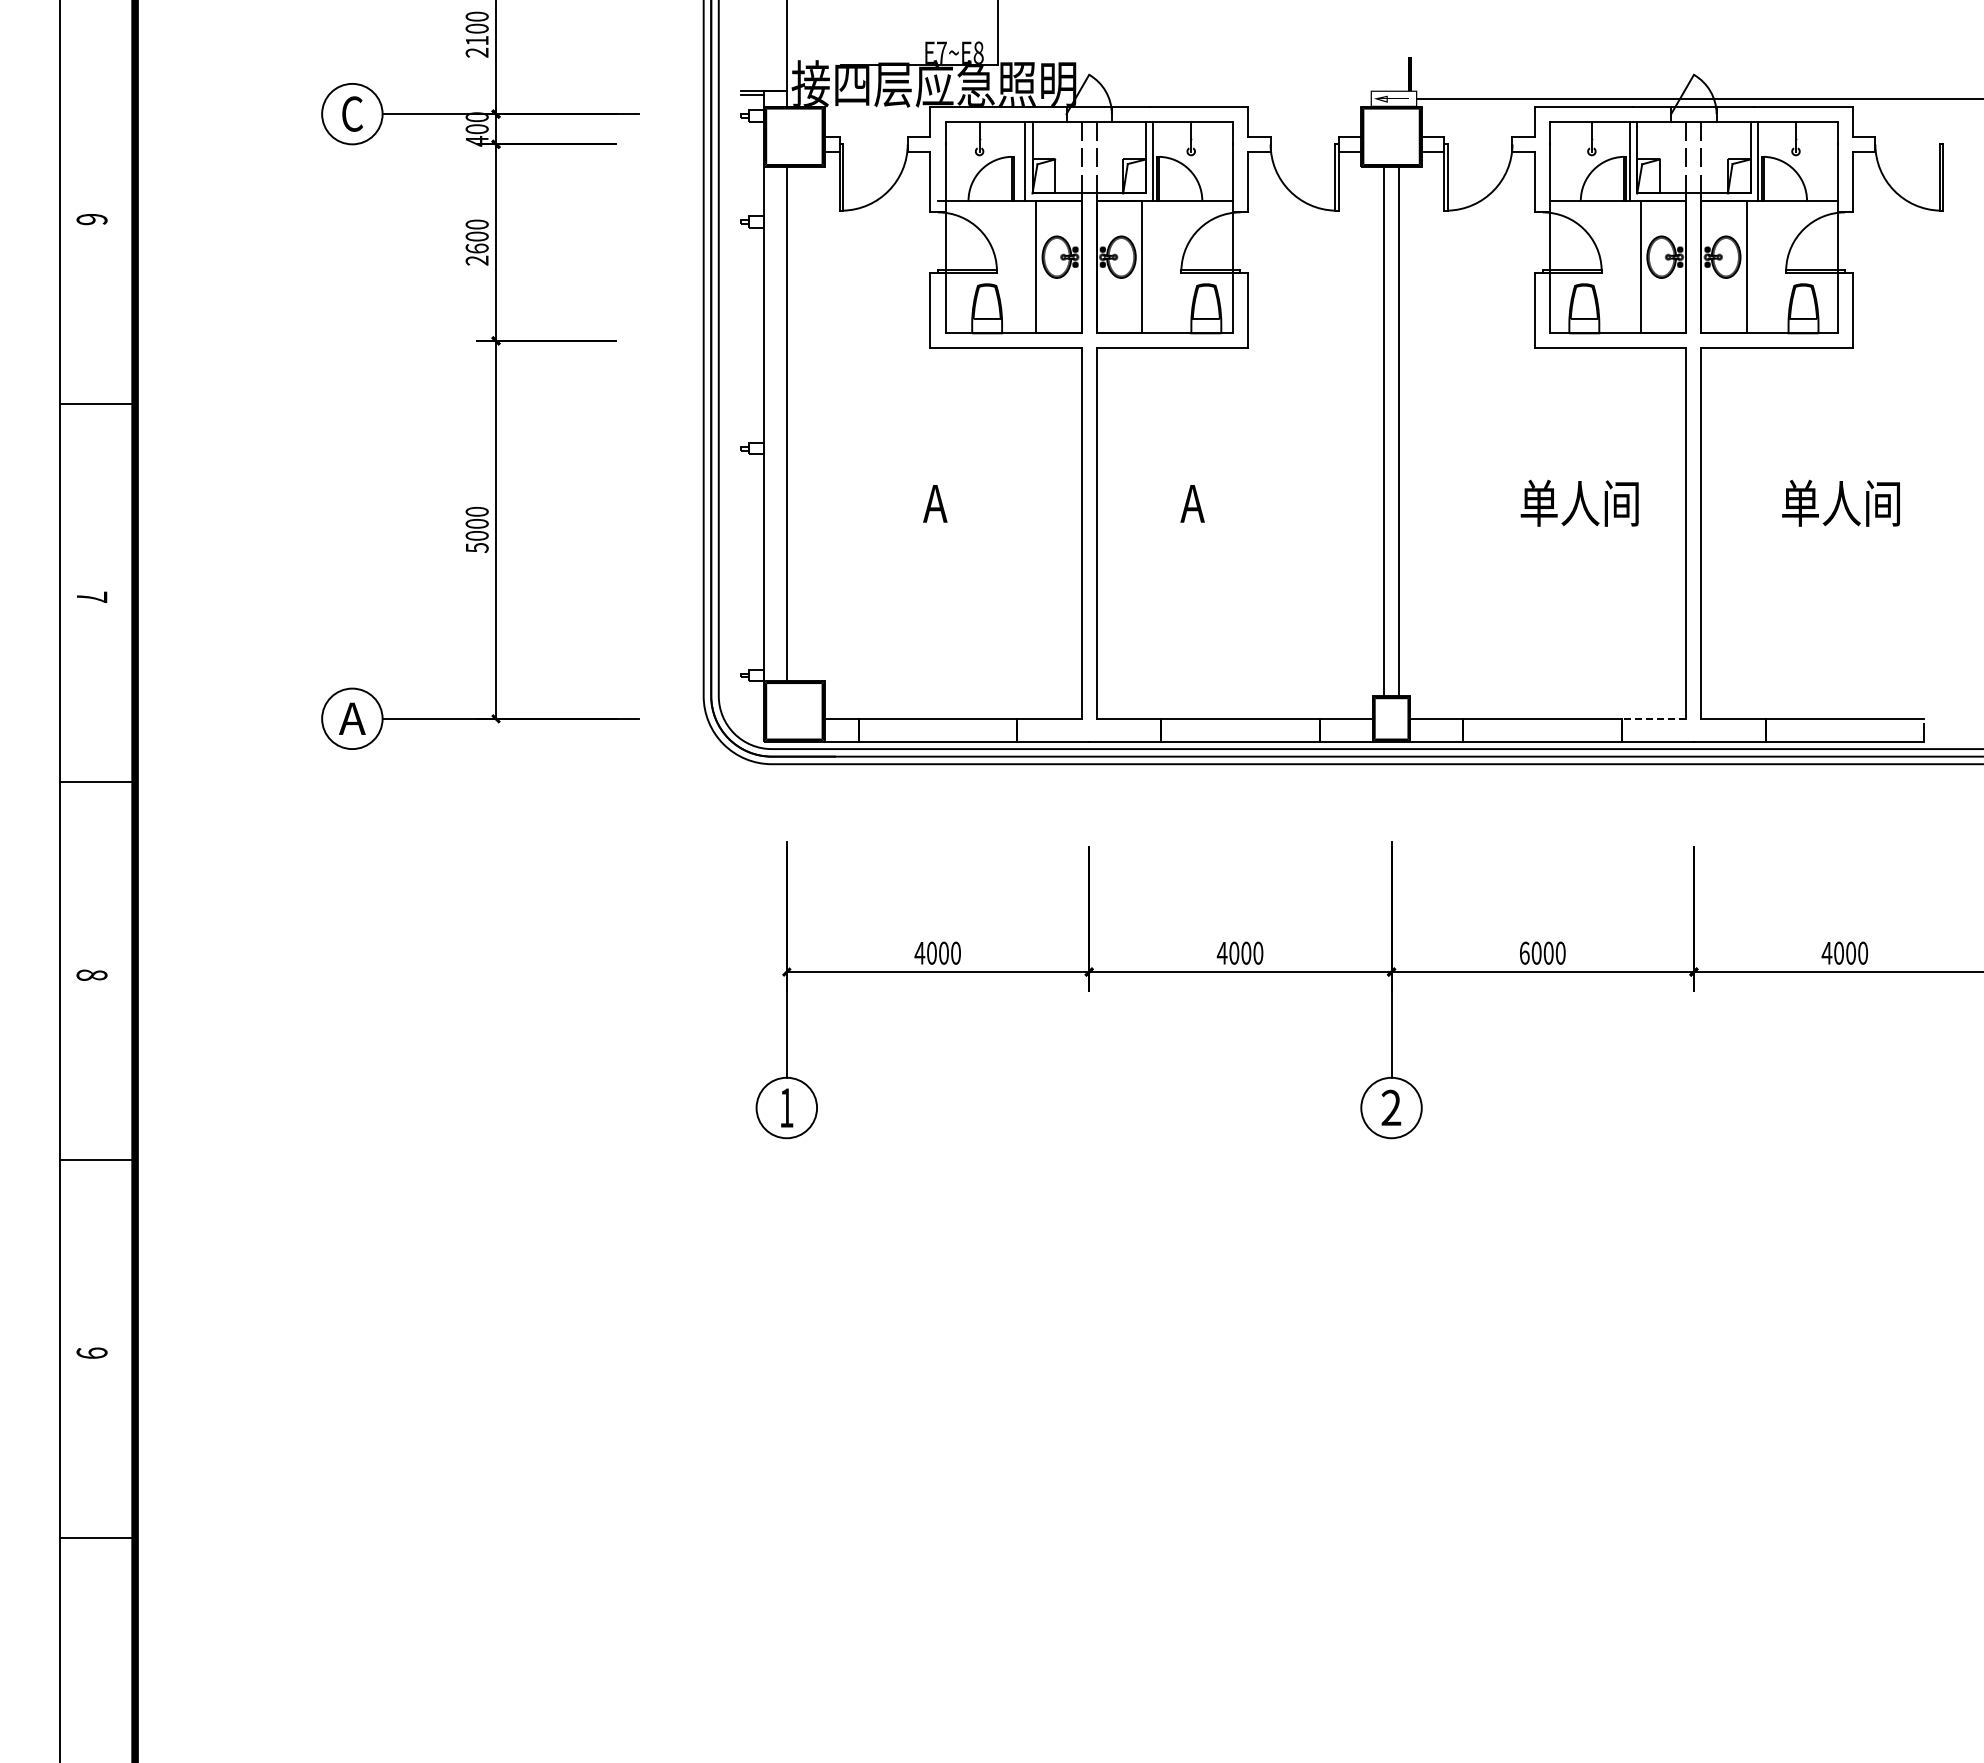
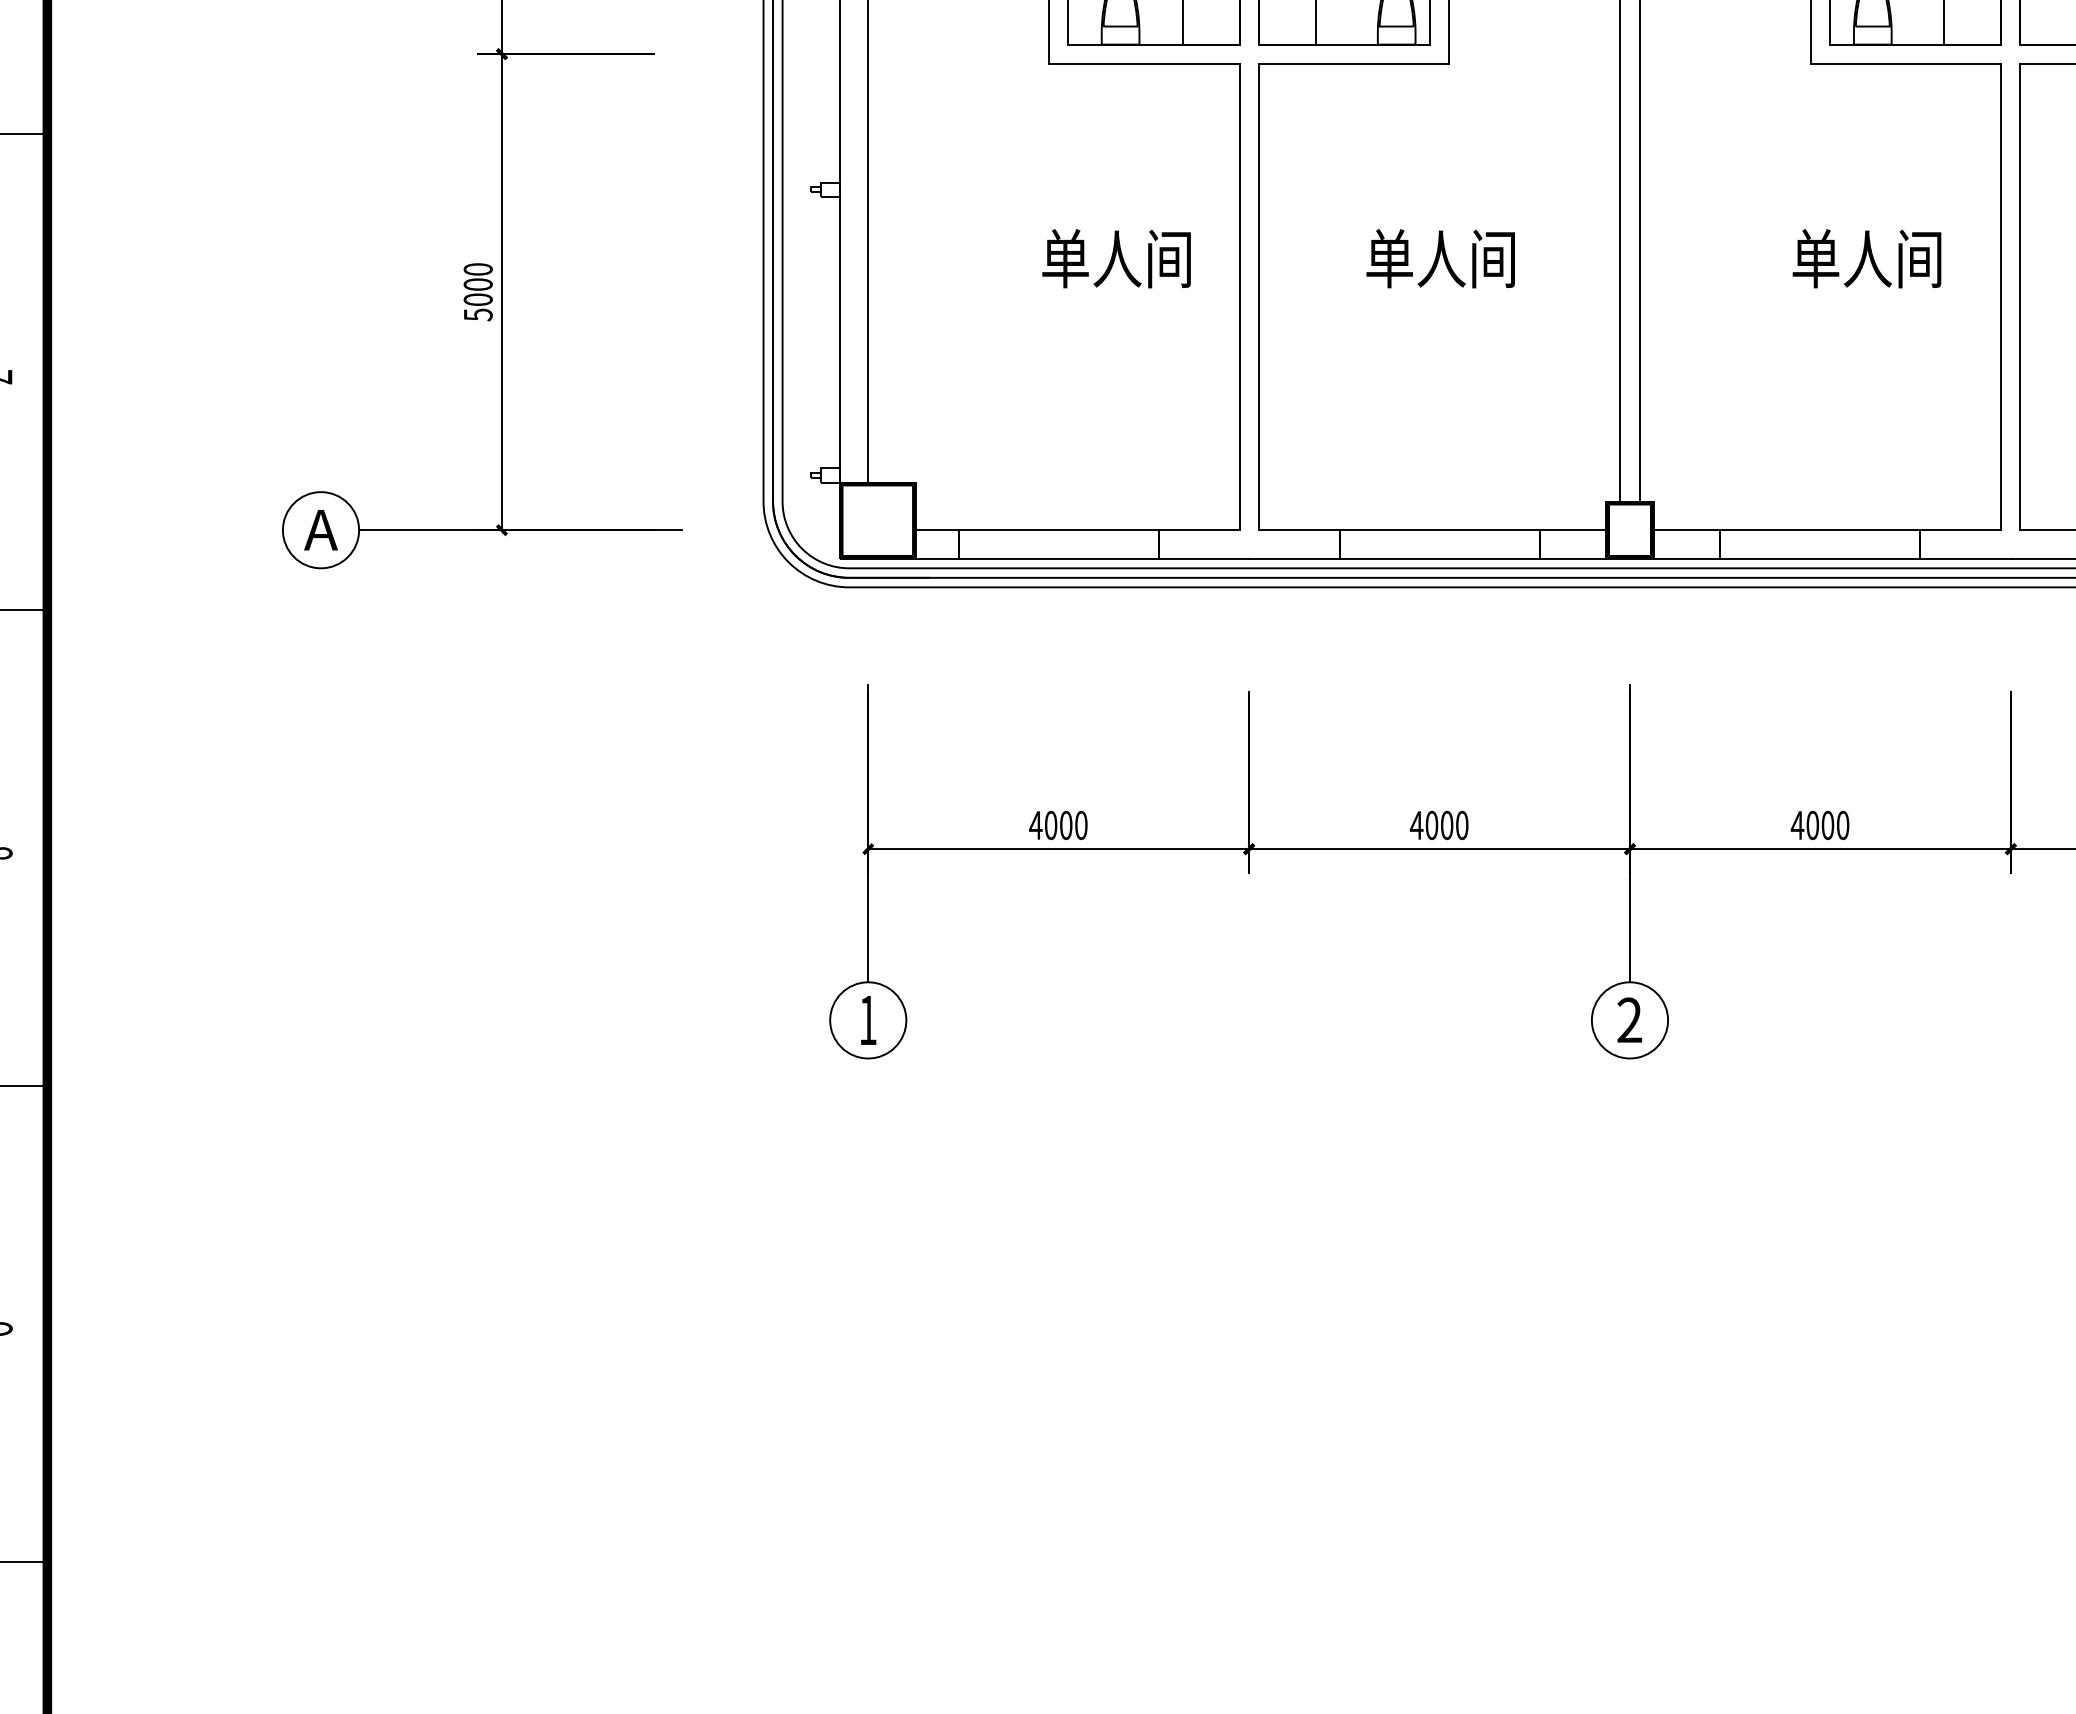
text: (982, 502) -> (1114, 257), A -> 单人间
text: (1240, 502) -> (1439, 257), A -> 单人间
line: (1653, 718) -> (1959, 529), dashed -> solid
text: (1524, 952) -> (1797, 824), 6000 -> 4000

